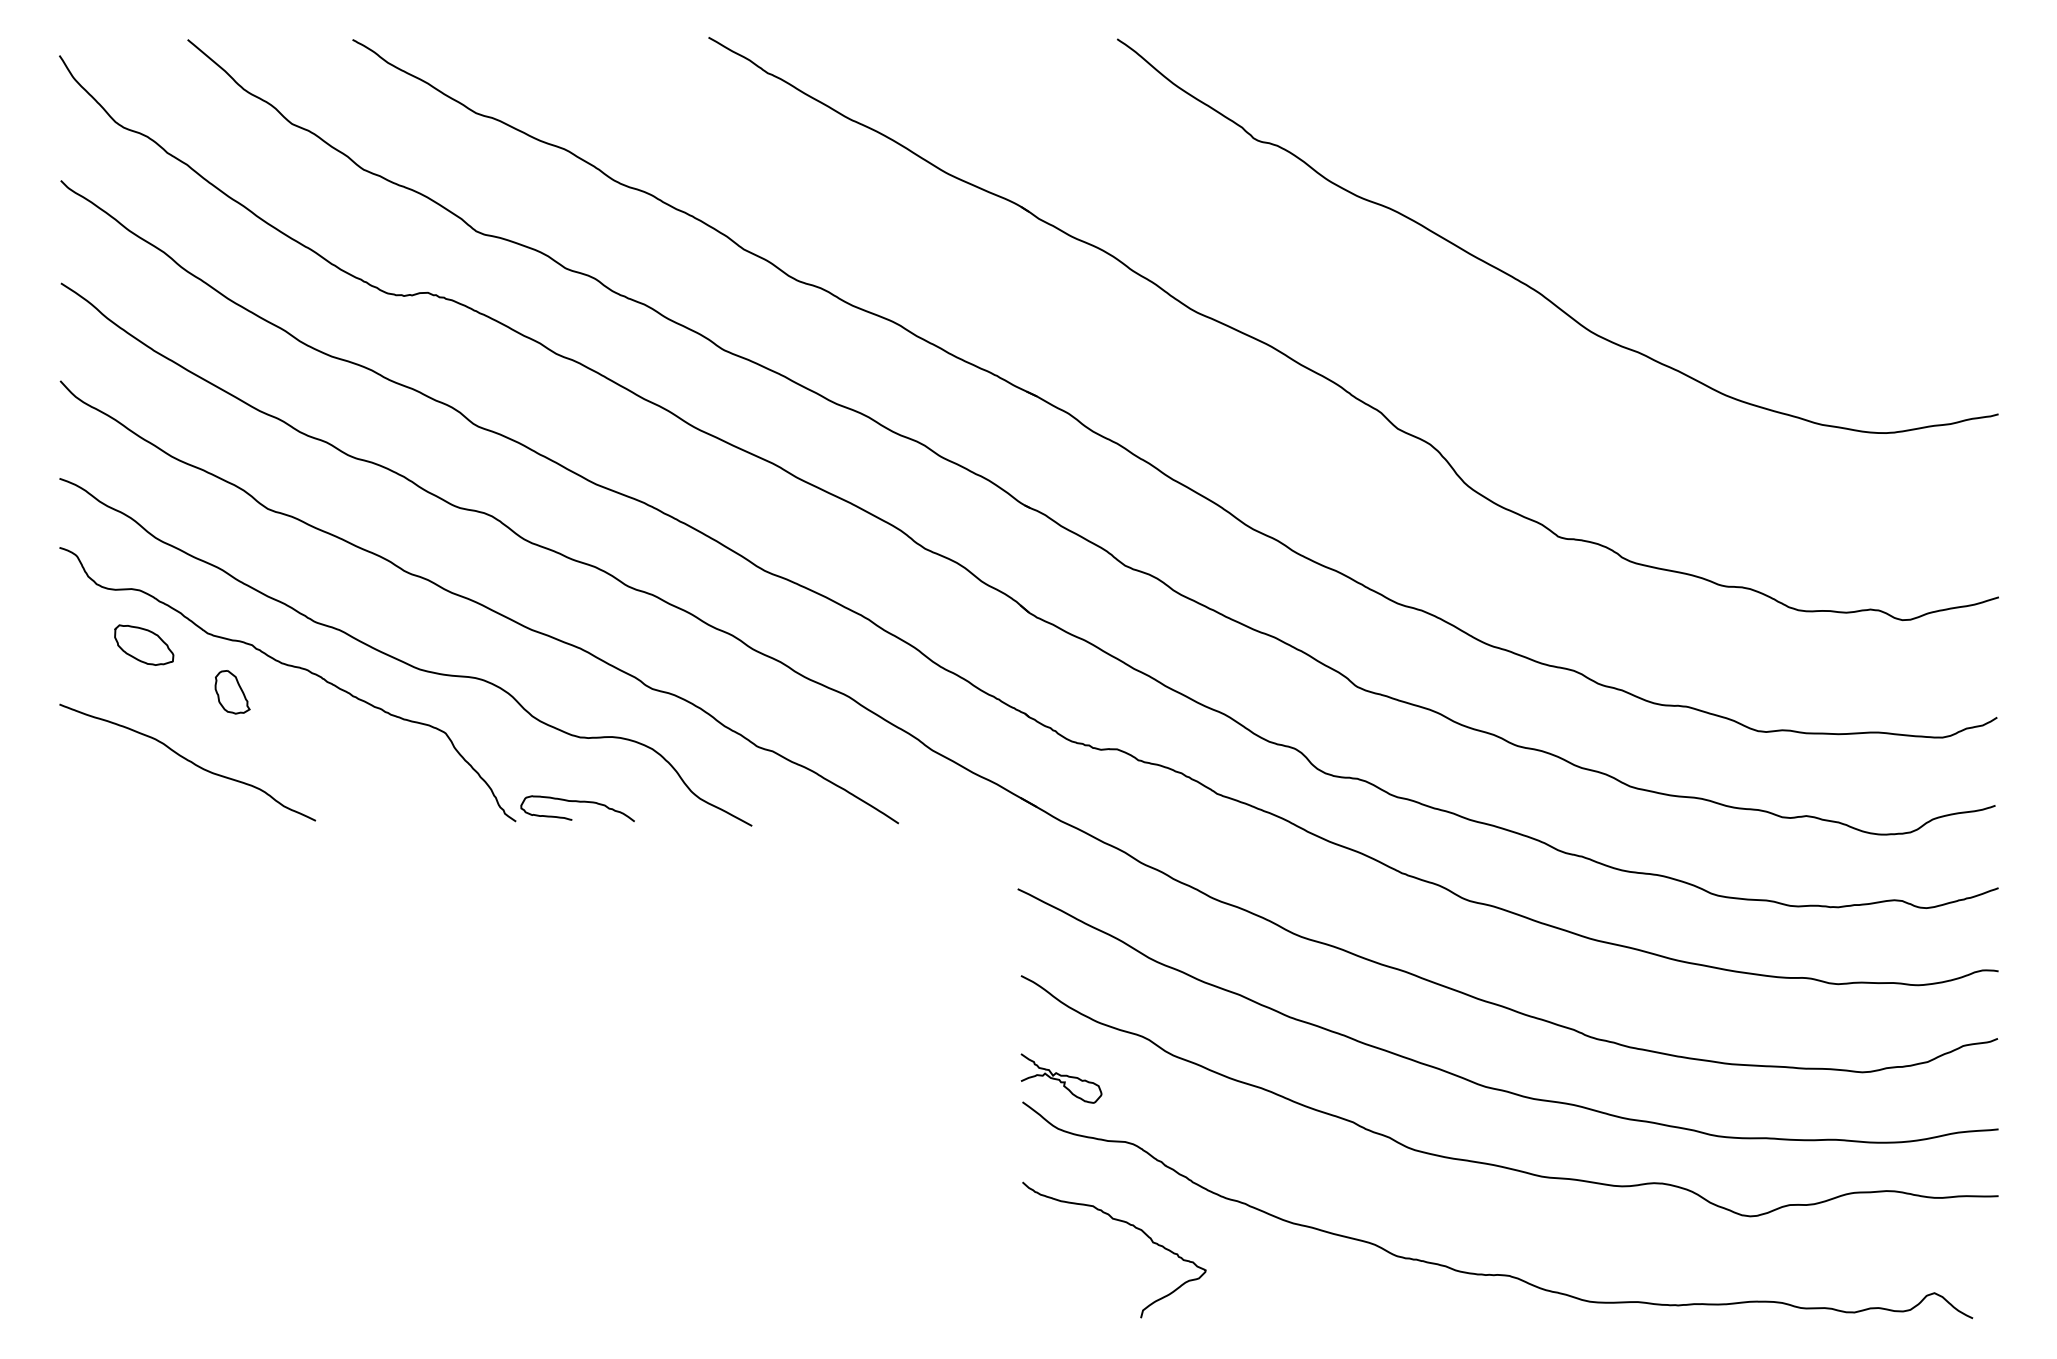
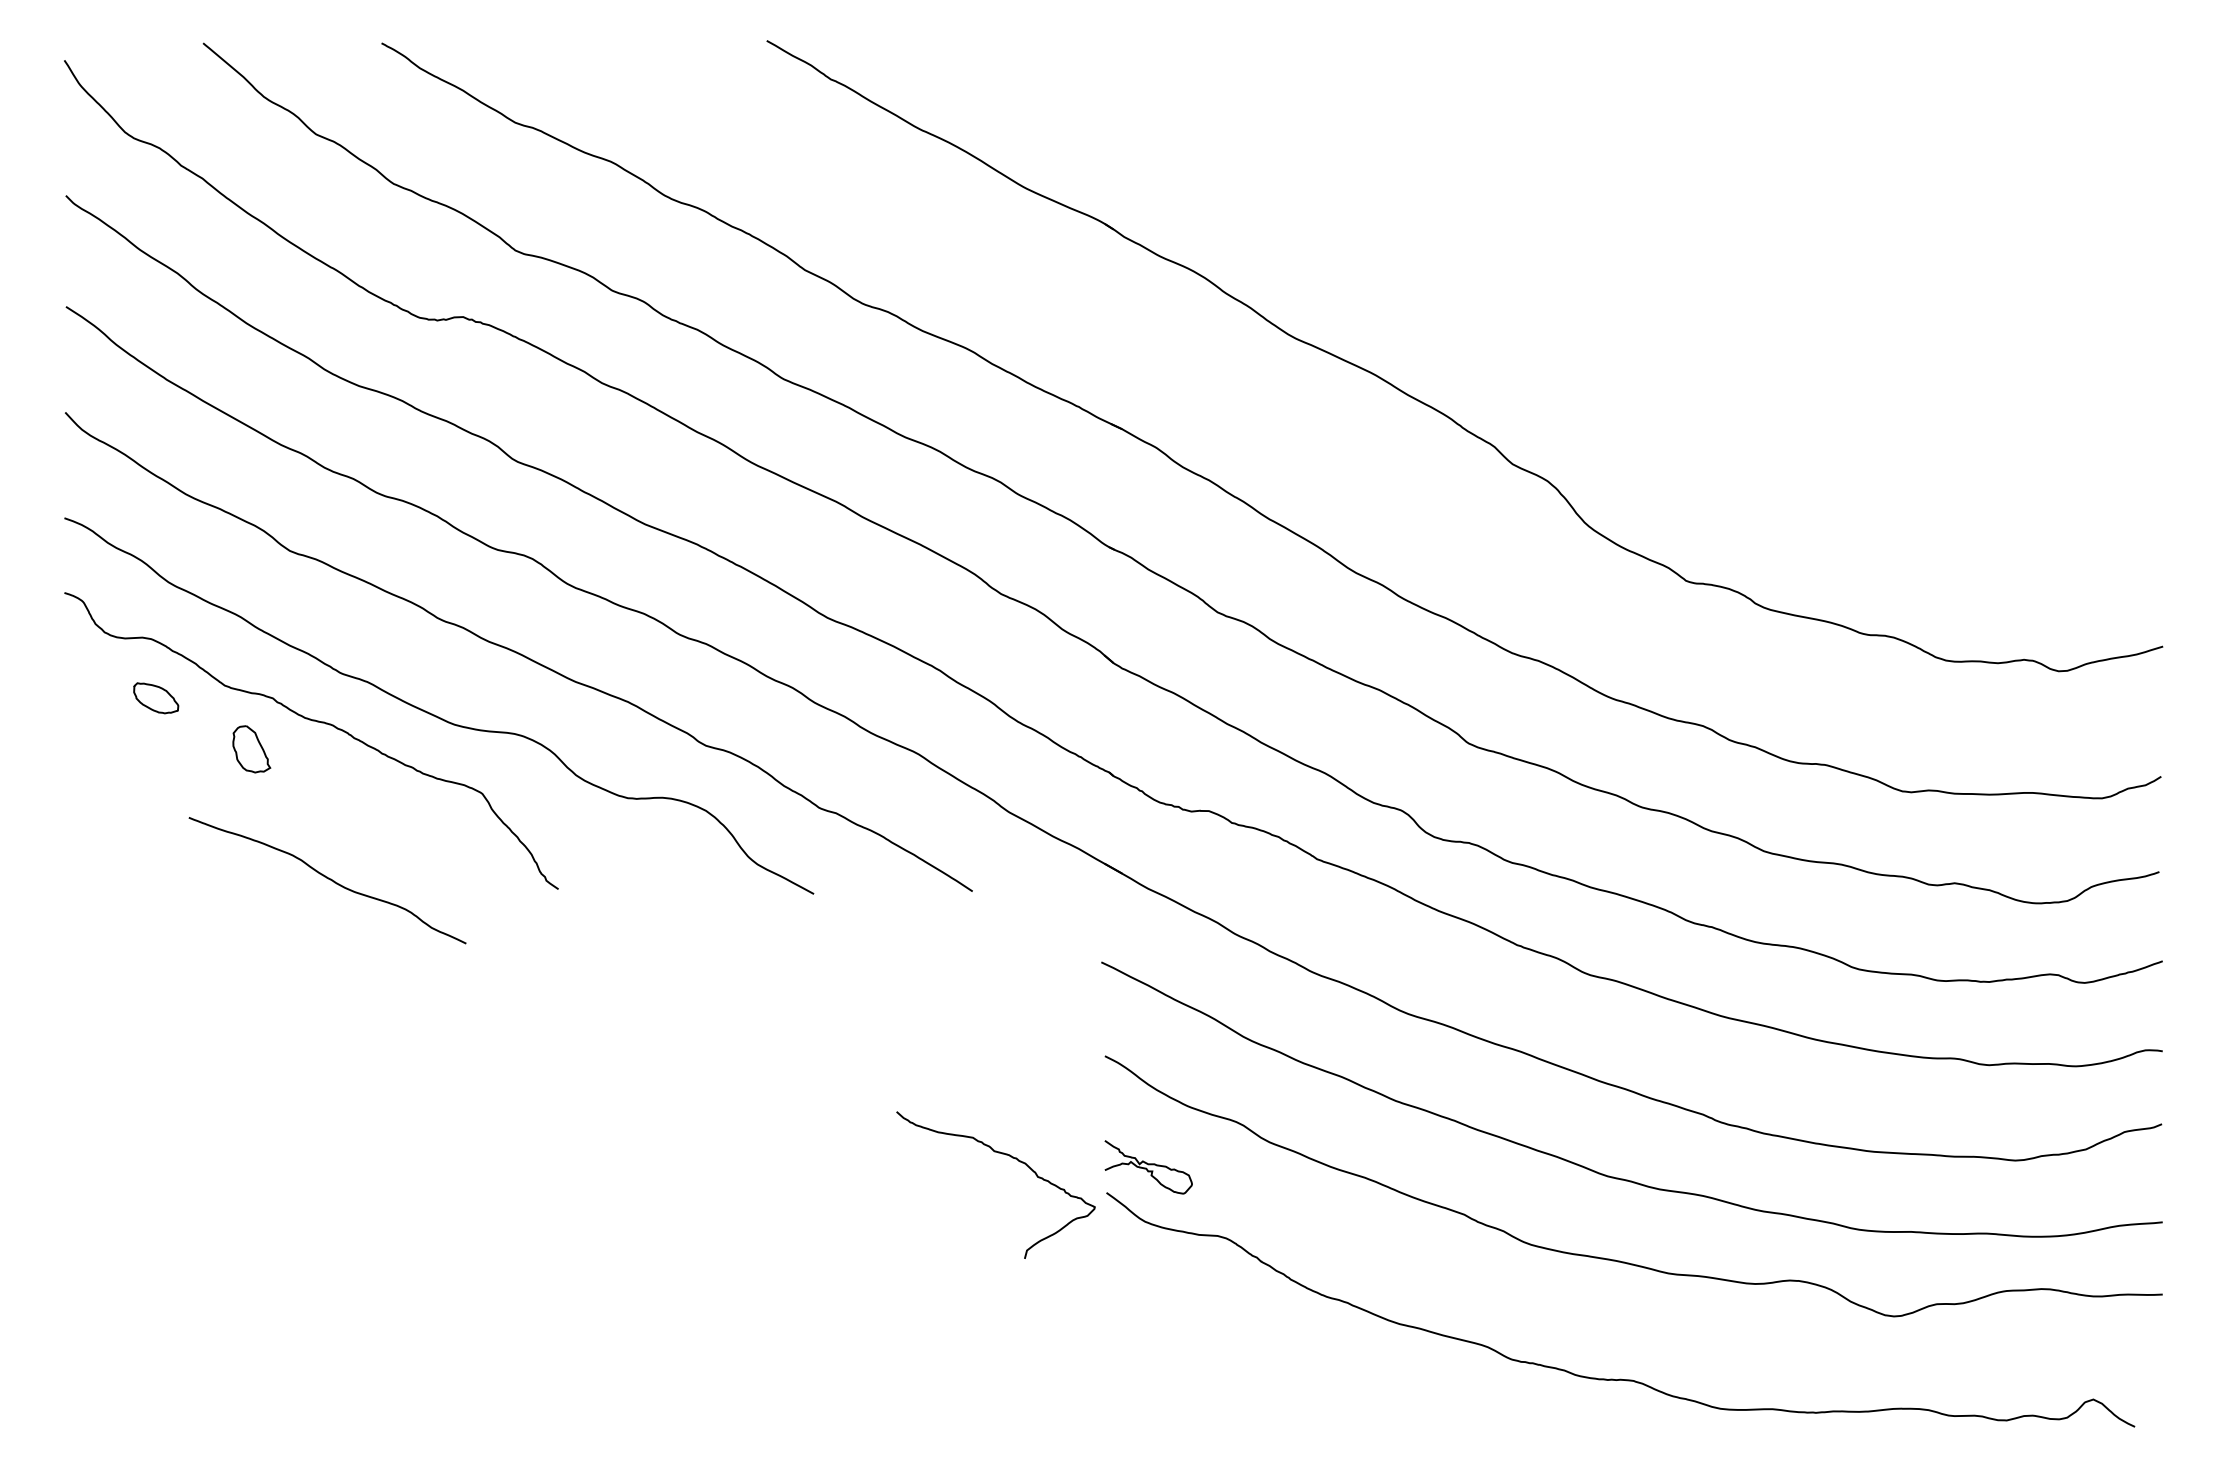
curve: (1526, 283) -> (1651, 306), removed
part: (144, 644) -> (156, 697), size x0.7
curve: (187, 761) -> (327, 879), moved
curve: (577, 802) -> (624, 868), removed
curve: (1122, 1222) -> (1004, 1155), moved

